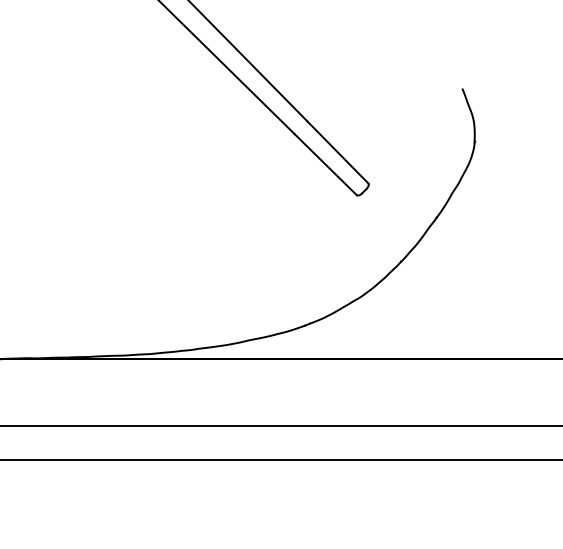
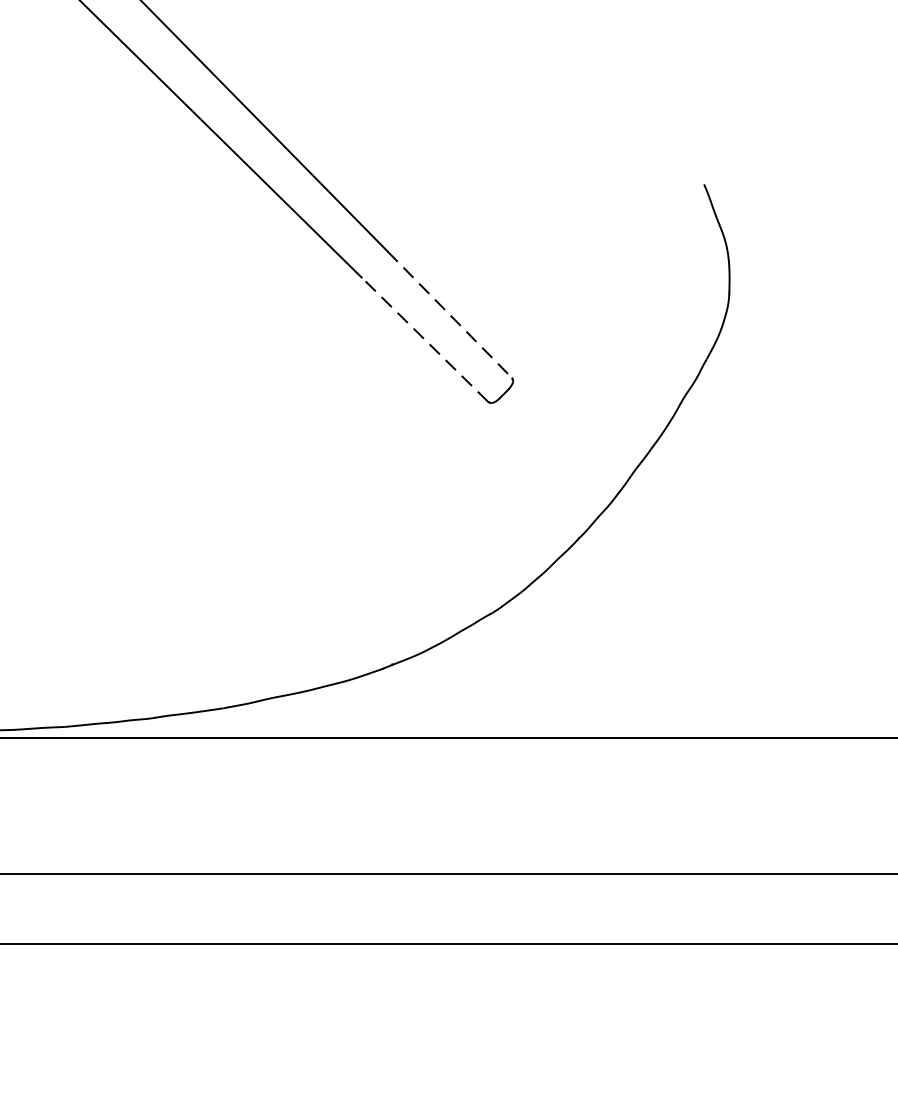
line: (338, 152) -> (451, 315), solid -> dashed
line: (325, 164) -> (424, 339), solid -> dashed

